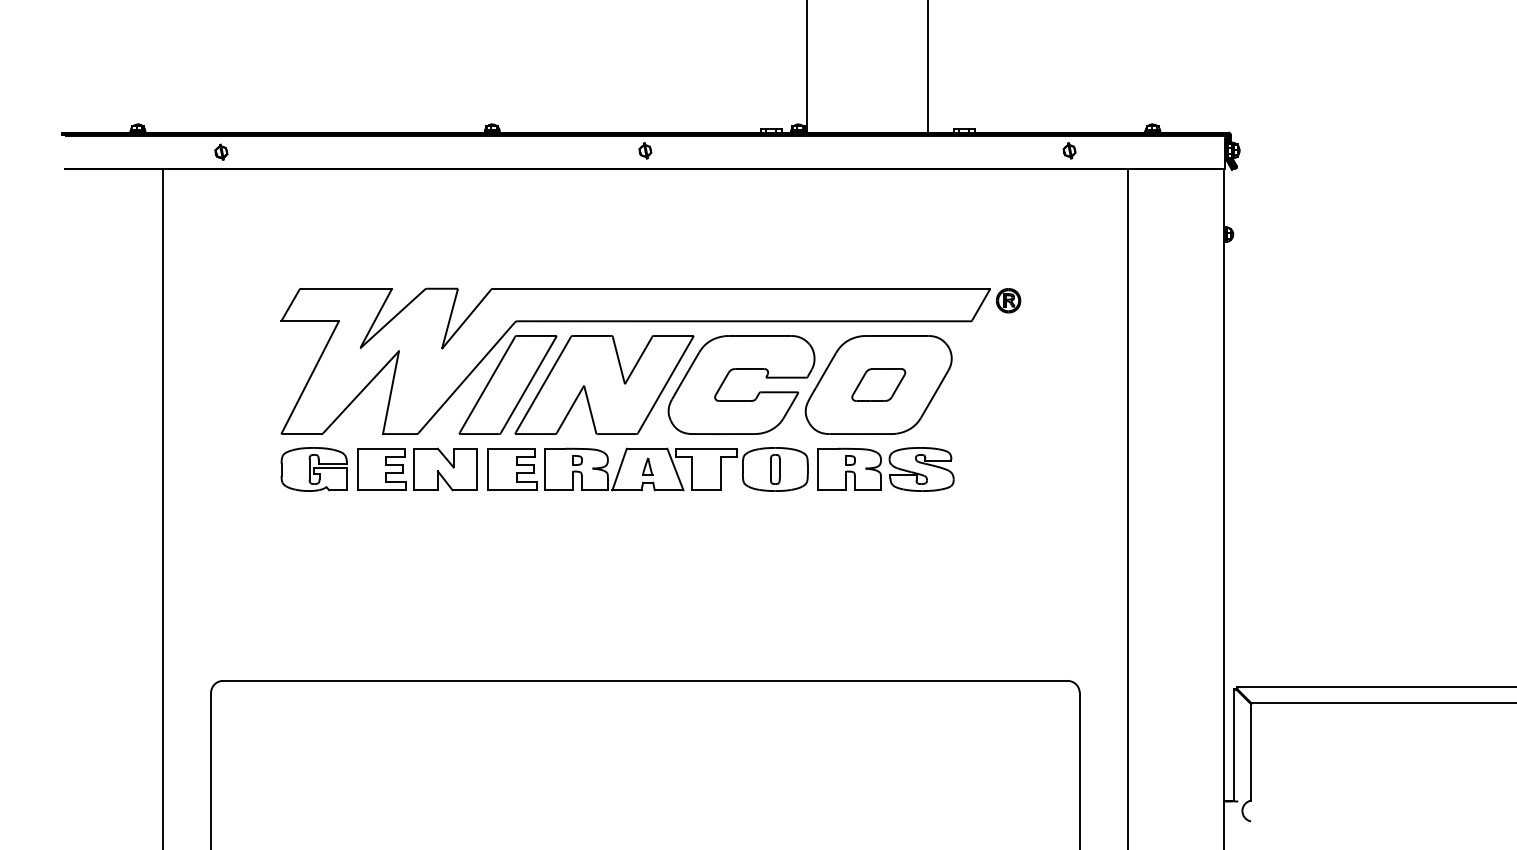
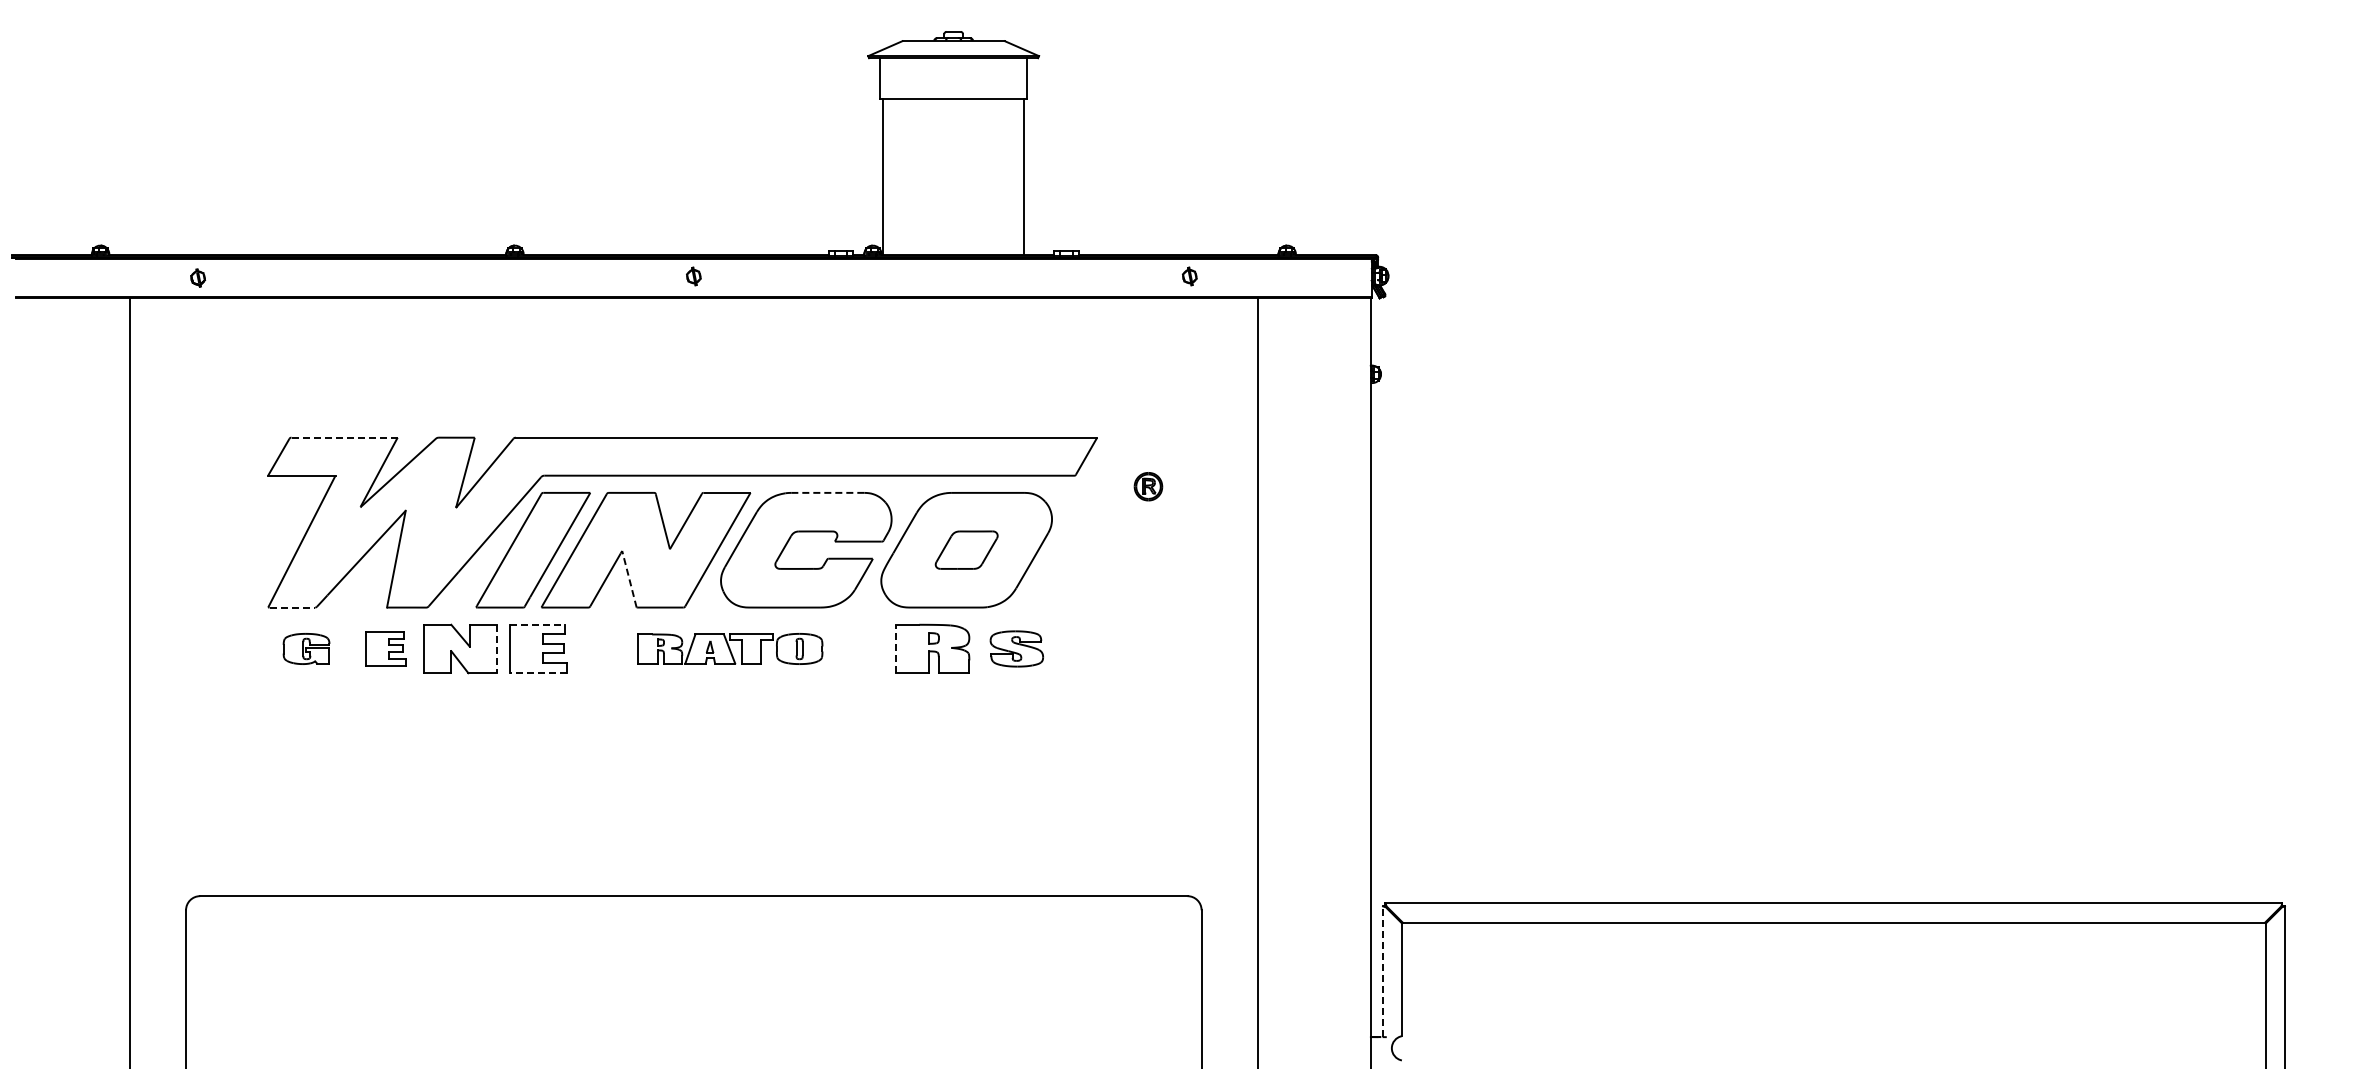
line: (347, 288) -> (345, 437), solid -> dashed
part: (1008, 300) -> (1148, 486), moved
line: (761, 335) -> (829, 492), solid -> dashed
line: (590, 409) -> (629, 578), solid -> dashed
line: (302, 434) -> (292, 607), solid -> dashed
line: (512, 448) -> (538, 624), solid -> dashed
part: (314, 469) -> (306, 648), size x0.6
part: (381, 469) -> (385, 648), size x0.7
line: (477, 469) -> (497, 649), solid -> dashed
part: (676, 469) -> (730, 648), size x0.6
line: (818, 469) -> (896, 648), solid -> dashed
part: (921, 469) -> (1016, 648), size x0.7
line: (512, 490) -> (538, 673), solid -> dashed
line: (1234, 745) -> (1382, 971), solid -> dashed

